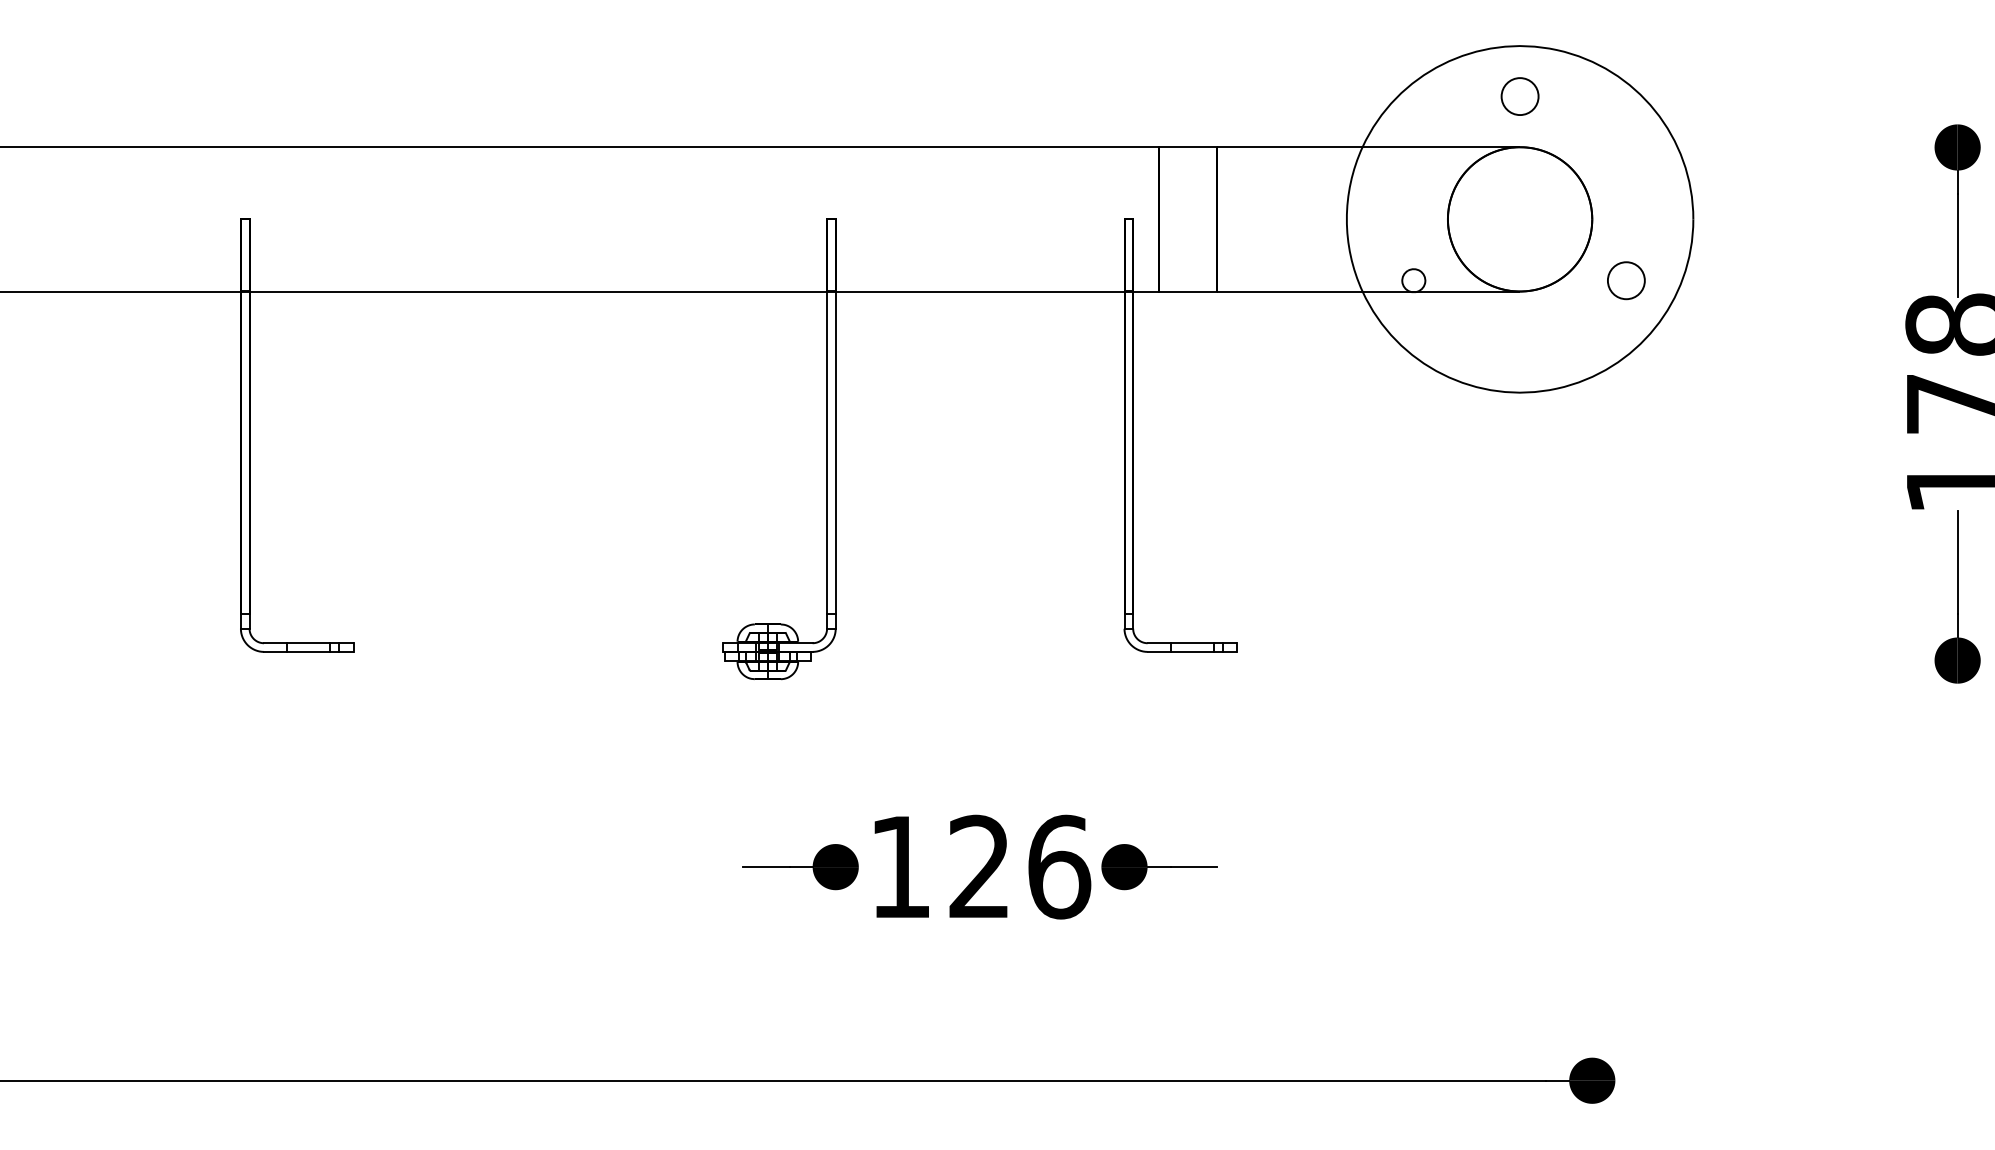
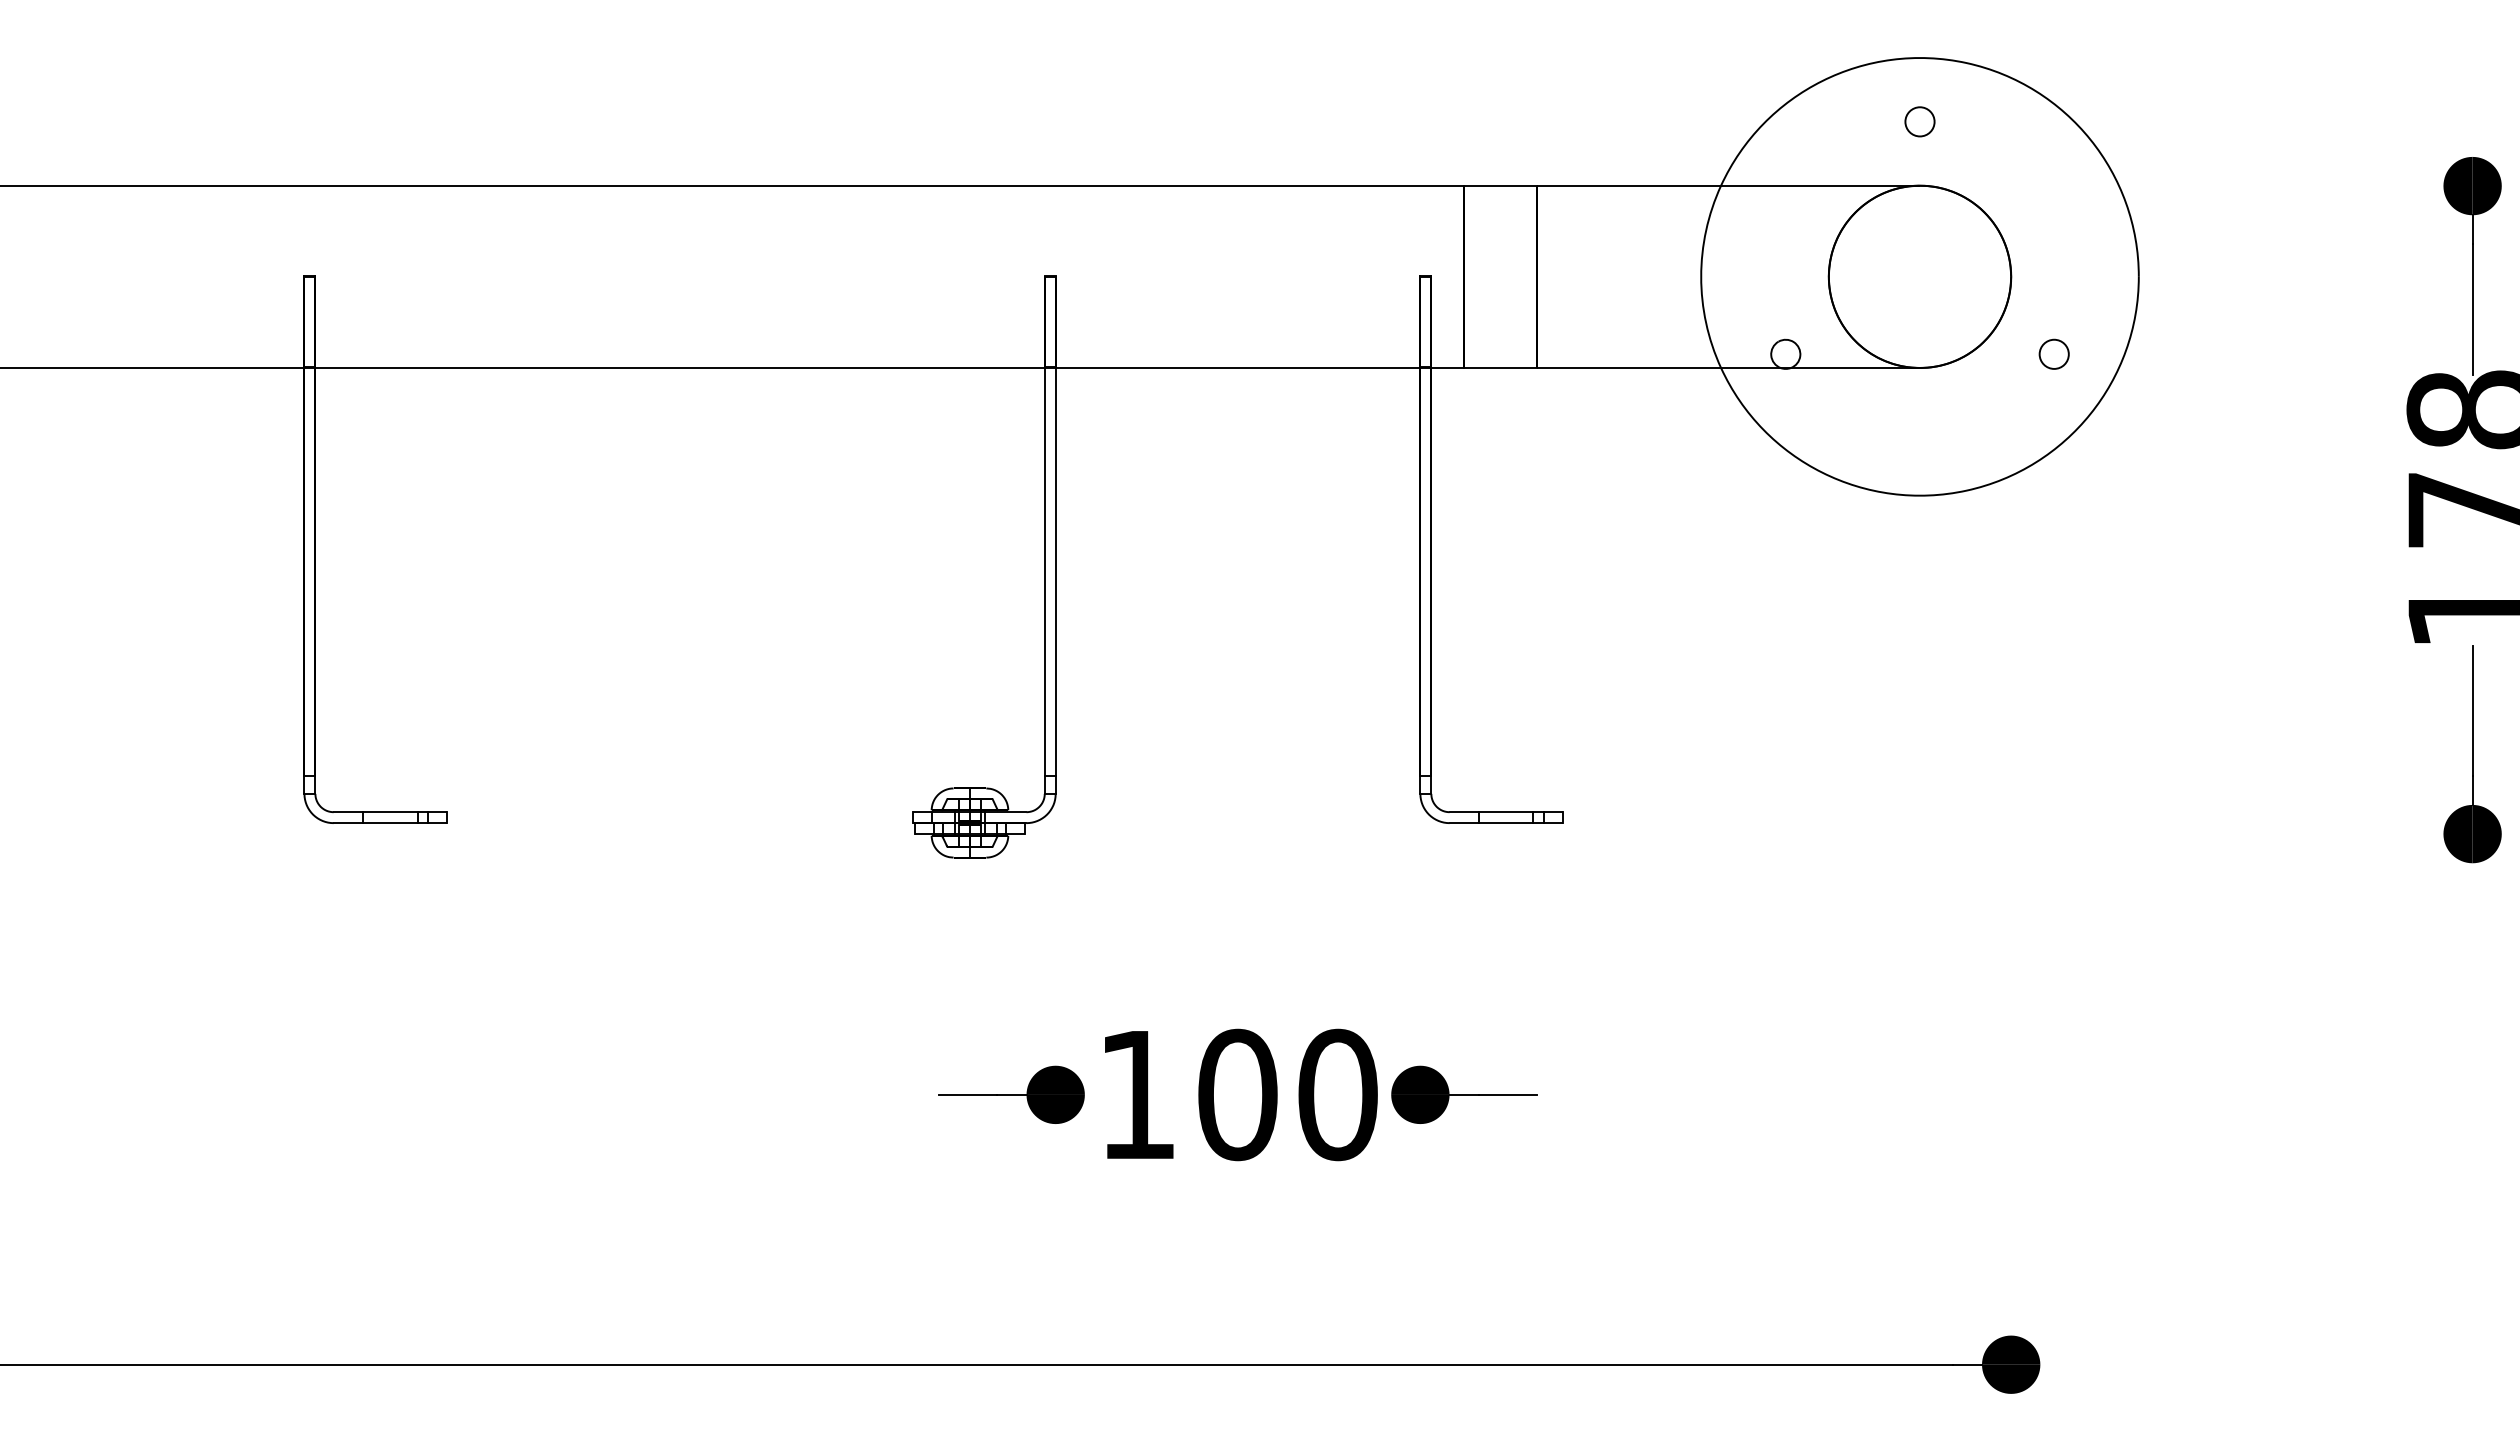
circle: (1519, 96) -> (1919, 121), size x0.62
circle: (1625, 280) -> (2053, 353), size x0.62
text: (1020, 866) -> (1288, 1094), 126 -> 100

